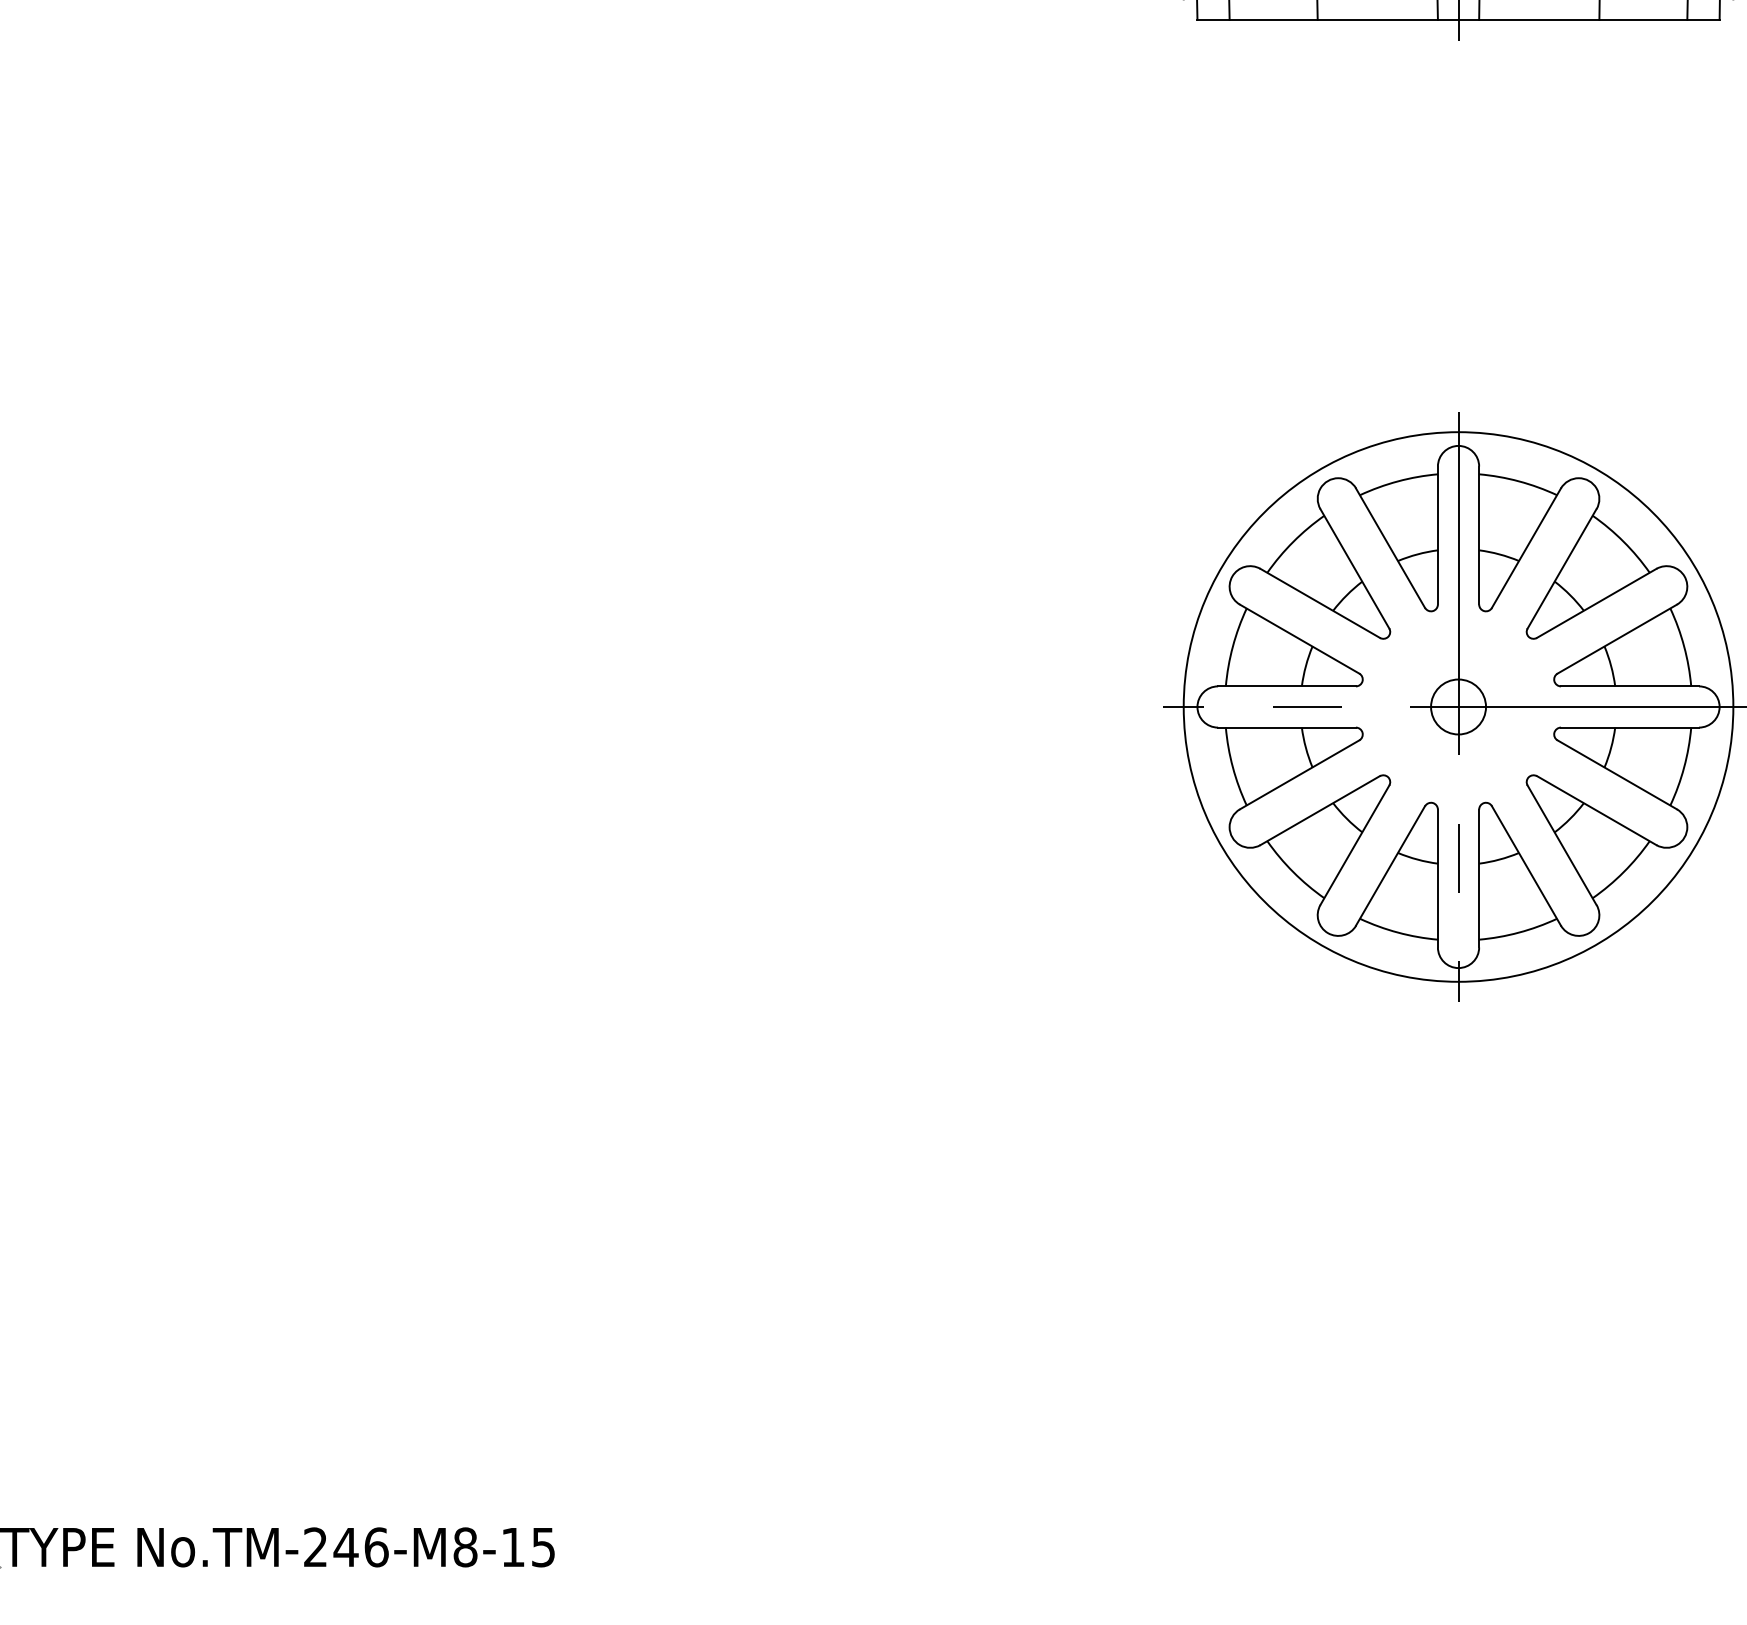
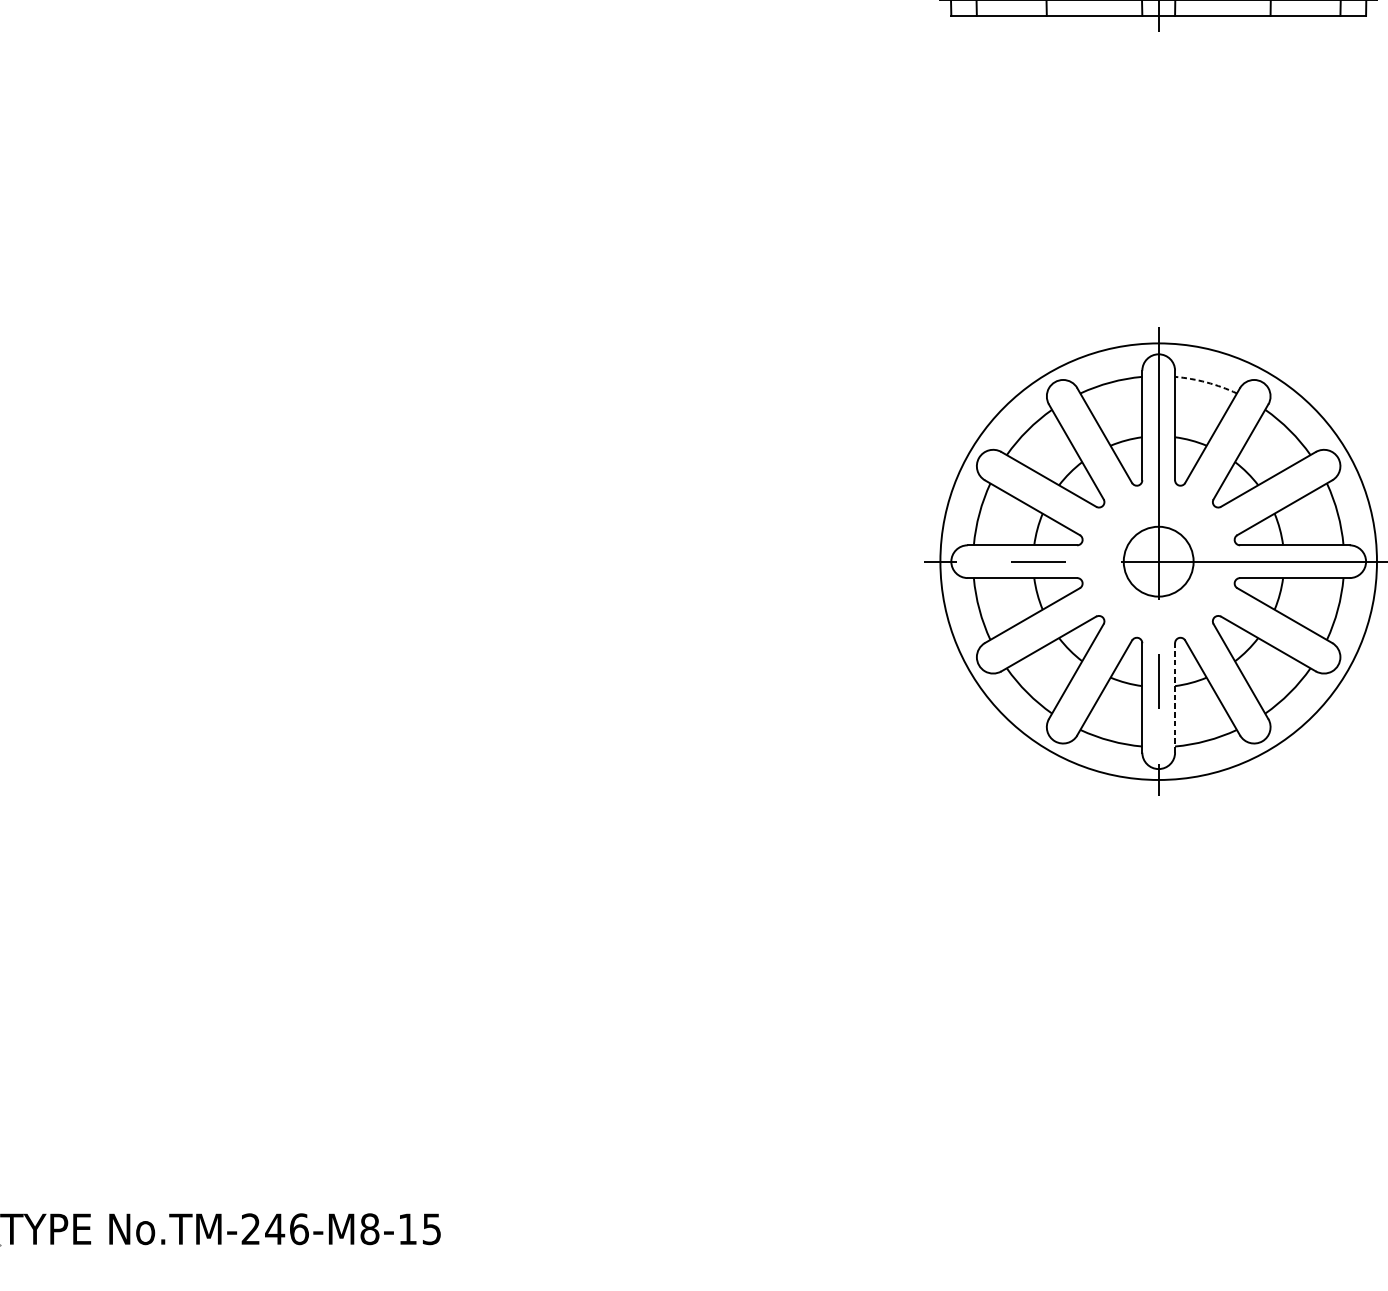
arc: (1519, 481) -> (1207, 382), solid -> dashed
circle: (1458, 706) -> (1158, 561), size x1.6
line: (1479, 878) -> (1175, 697), solid -> dashed

